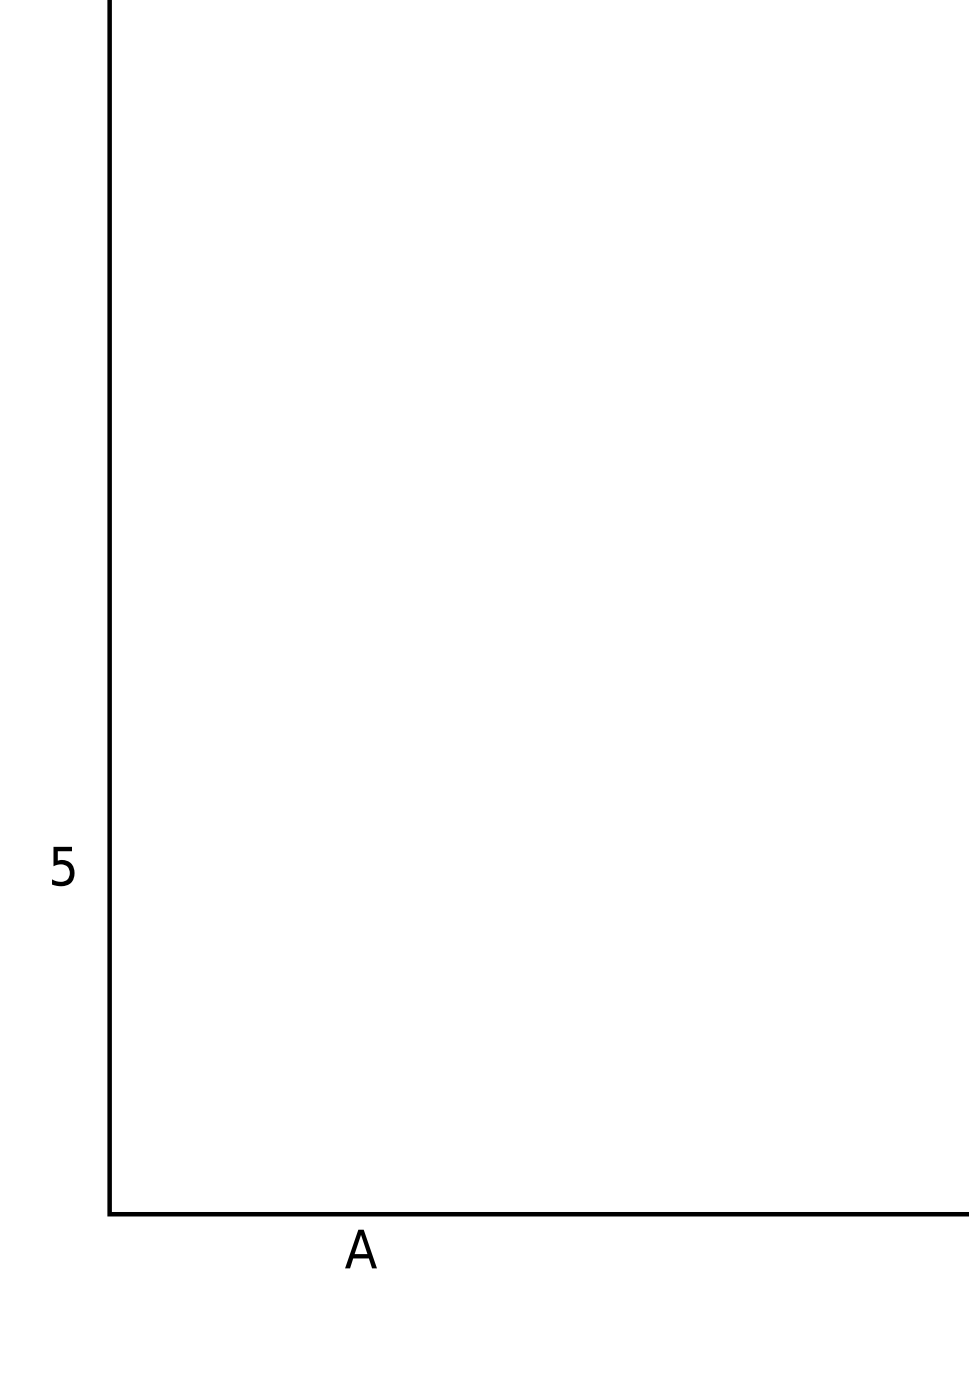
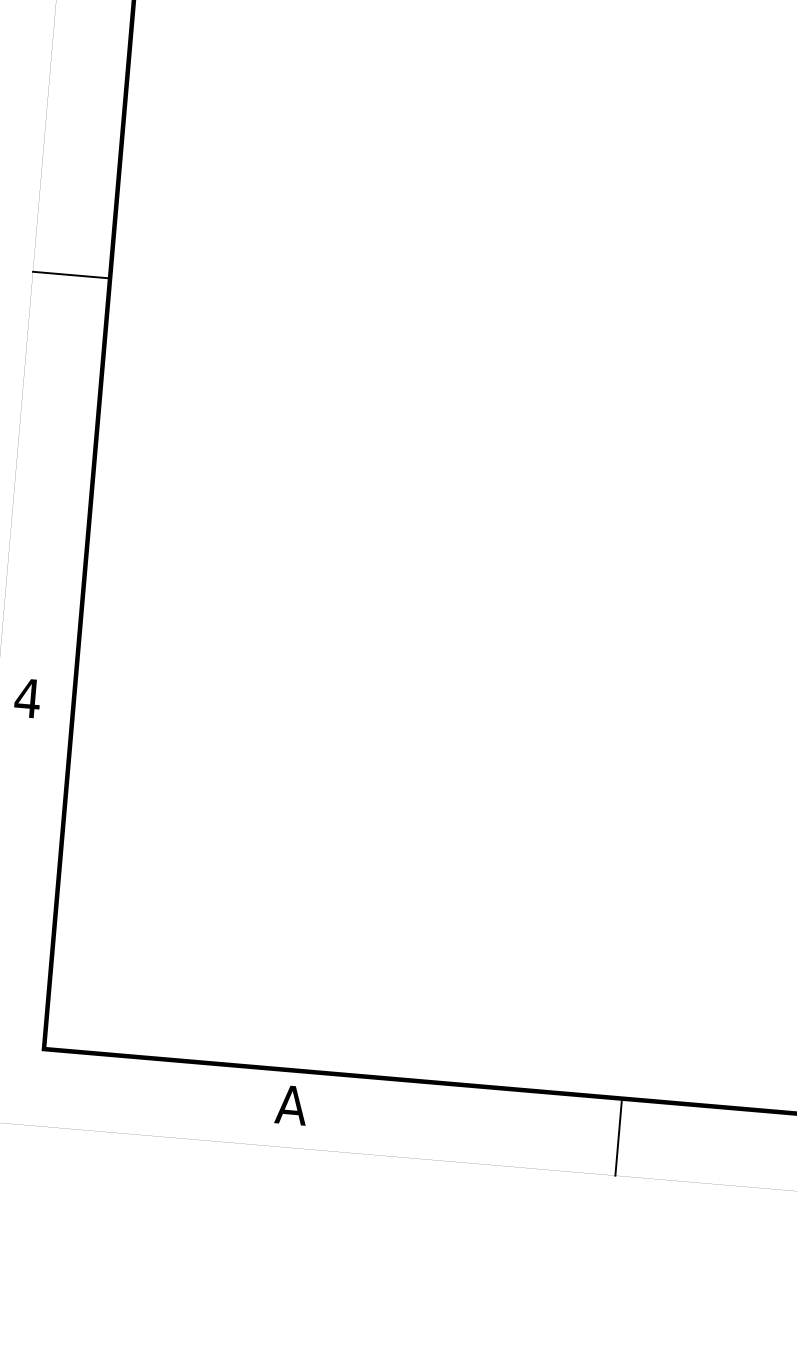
line: (70, 440) -> (71, 274), added
text: (62, 866) -> (26, 698), 5 -> 4
line: (689, 1252) -> (618, 1136), added

